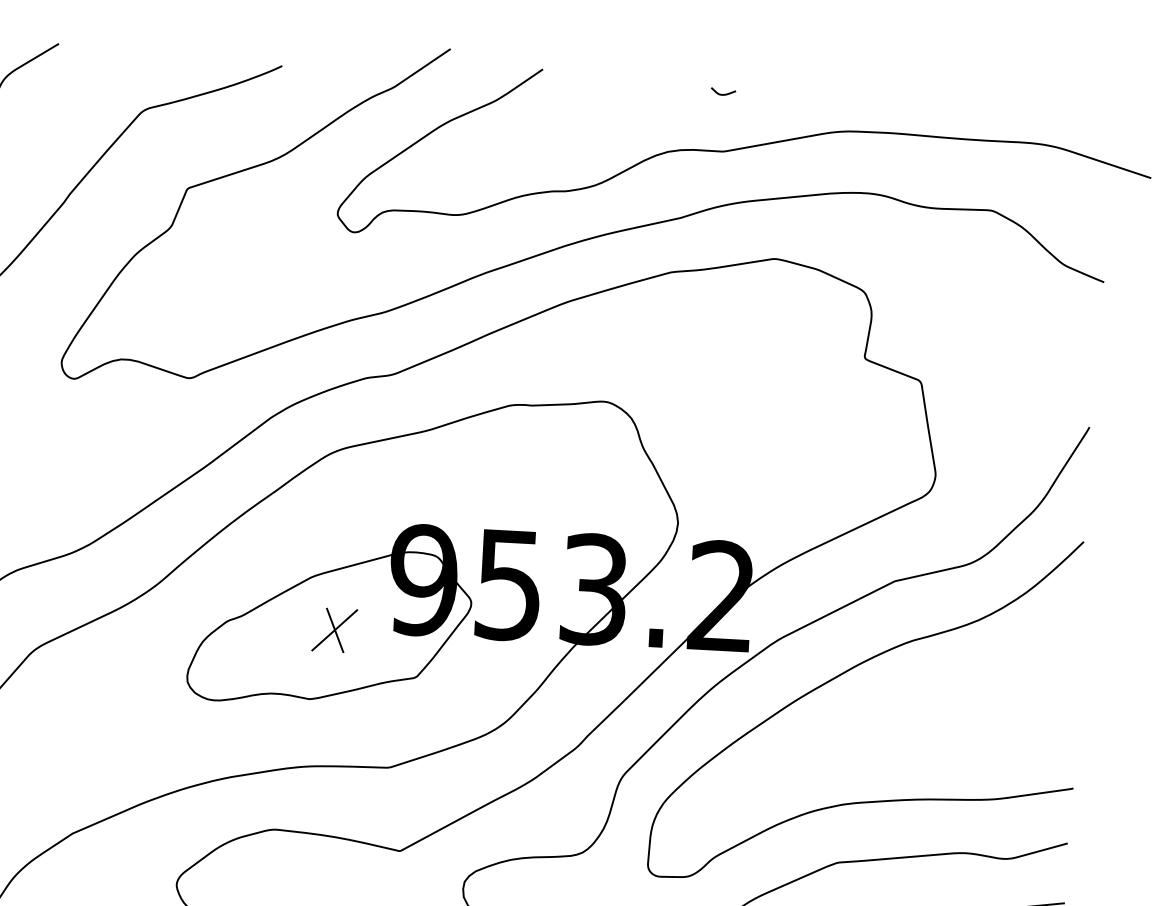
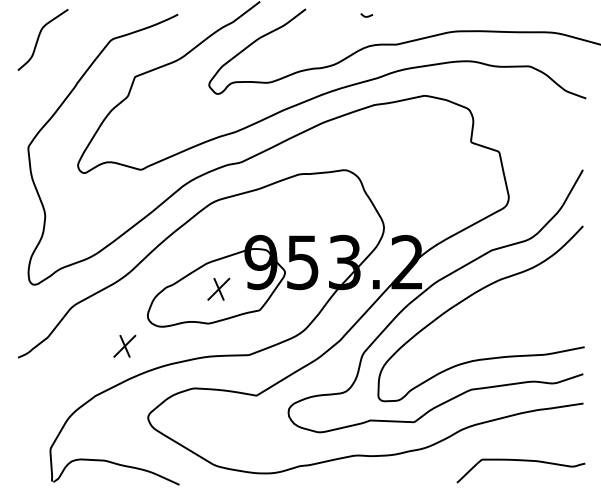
curve: (720, 91) -> (365, 15), moved
part: (136, 734) -> (124, 345), added

